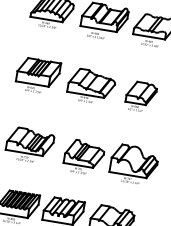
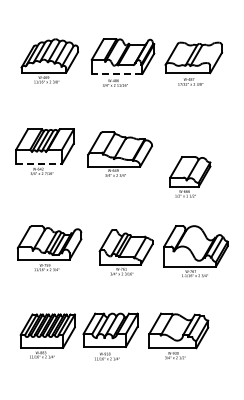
line: (98, 28) -> (116, 73), solid -> dashed
line: (32, 83) -> (39, 163), solid -> dashed
part: (141, 96) -> (190, 176), moved

